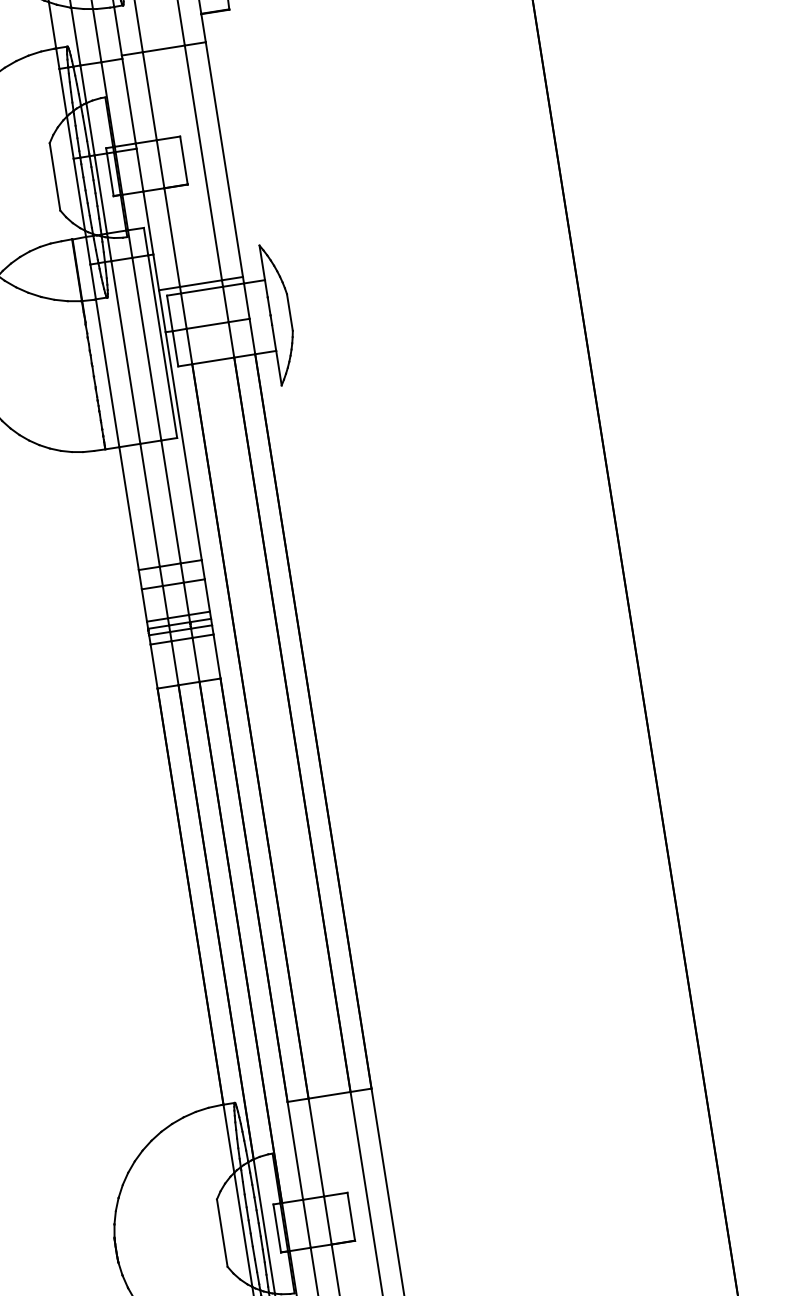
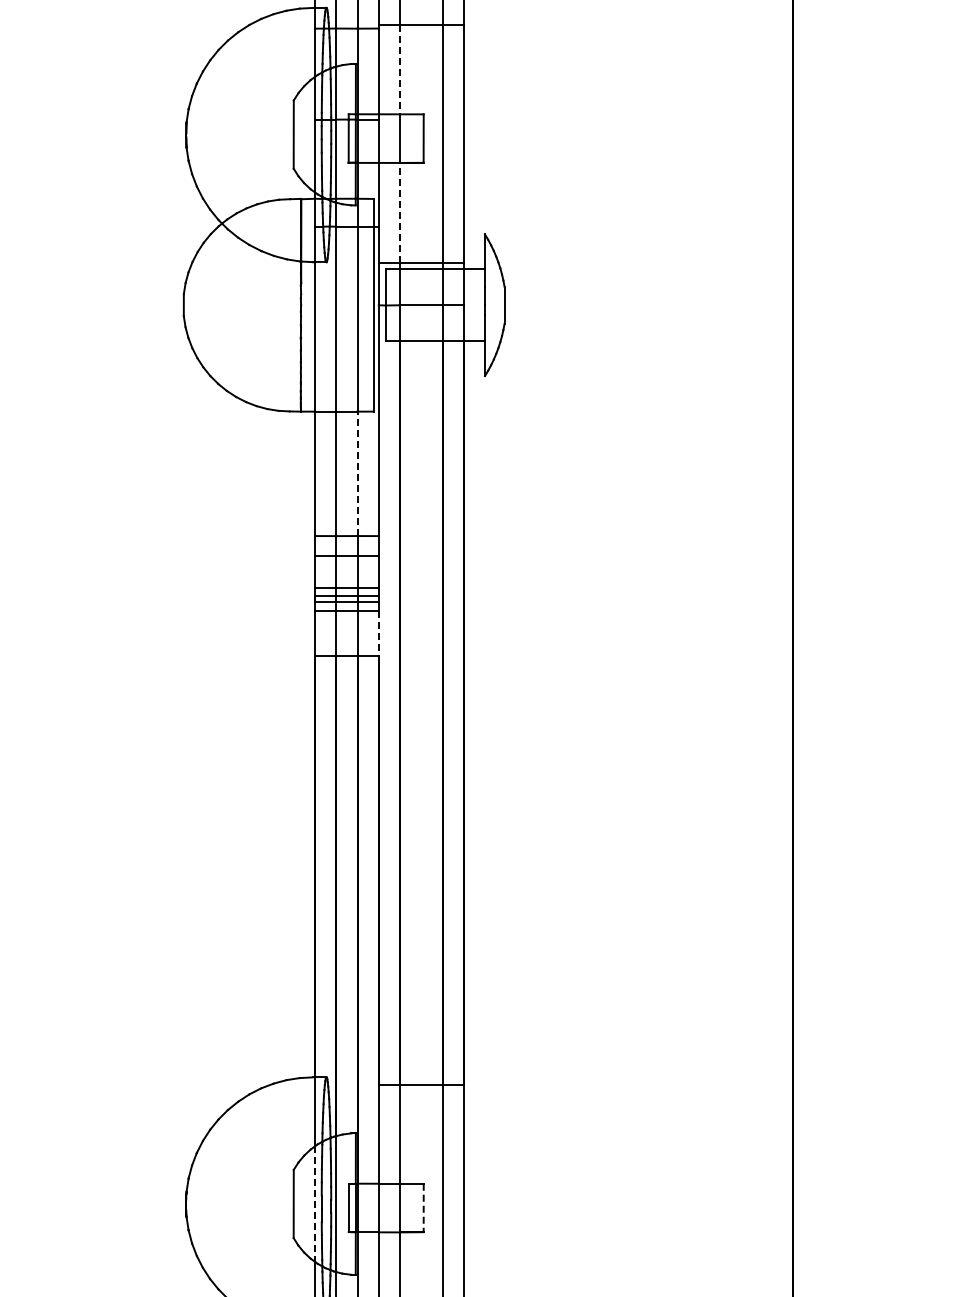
line: (150, 95) -> (400, 69), solid -> dashed
line: (172, 237) -> (400, 212), solid -> dashed
line: (170, 501) -> (357, 473), solid -> dashed
line: (216, 657) -> (378, 634), solid -> dashed
line: (351, 1217) -> (423, 1208), solid -> dashed
line: (243, 1230) -> (315, 1204), solid -> dashed

